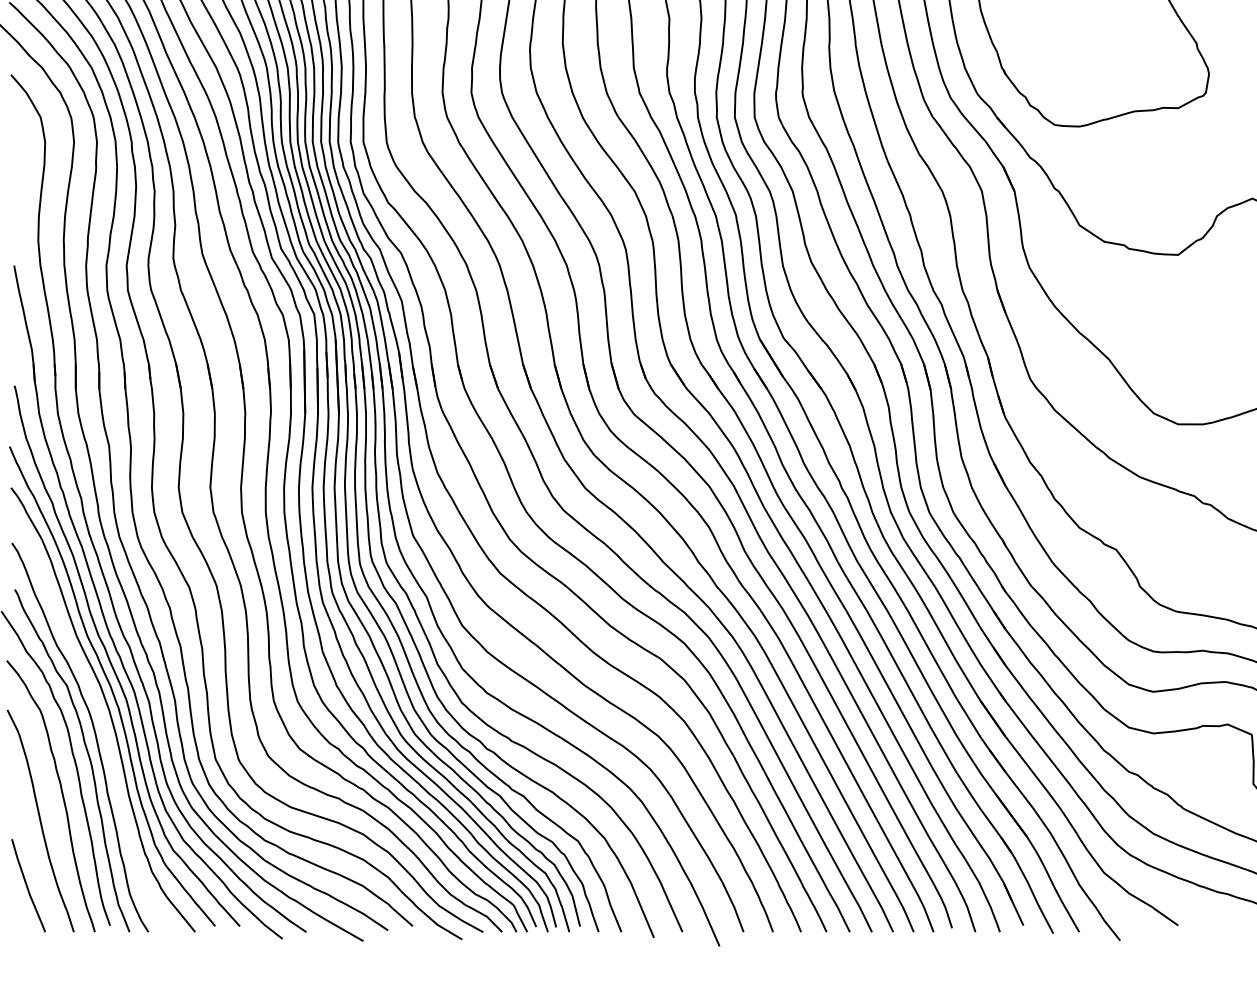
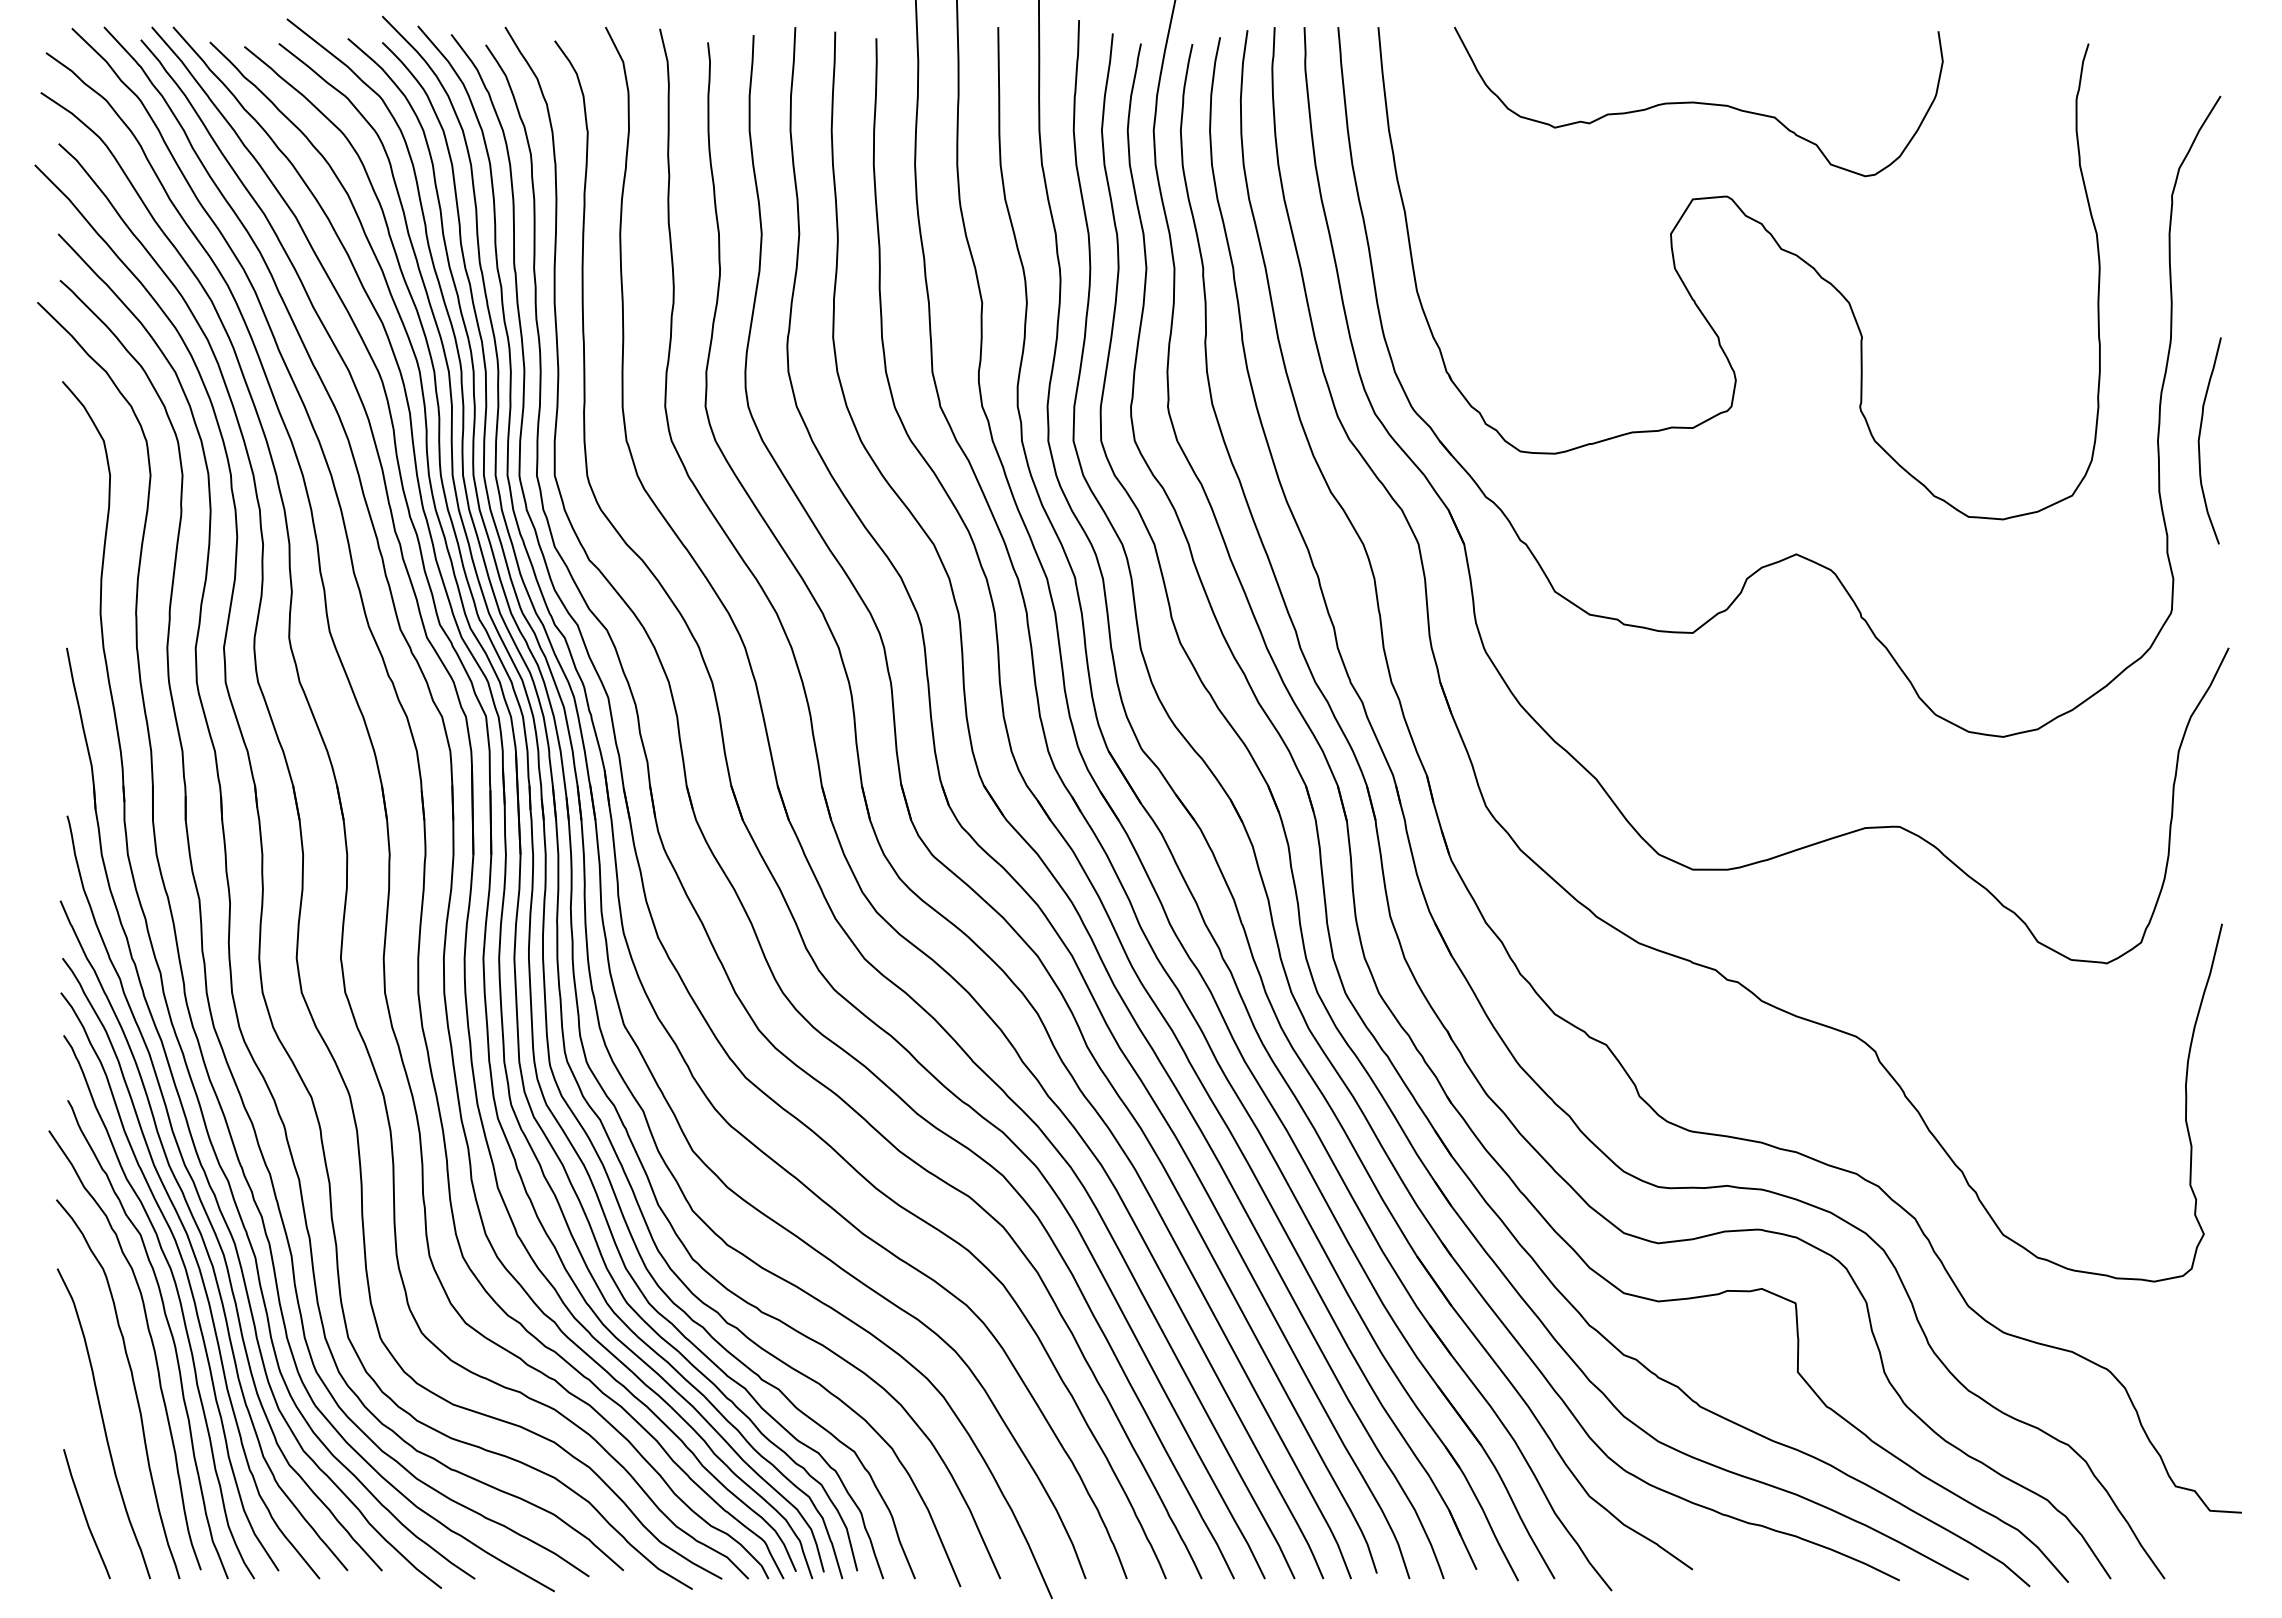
curve: (99, 715) -> (186, 1276), added

